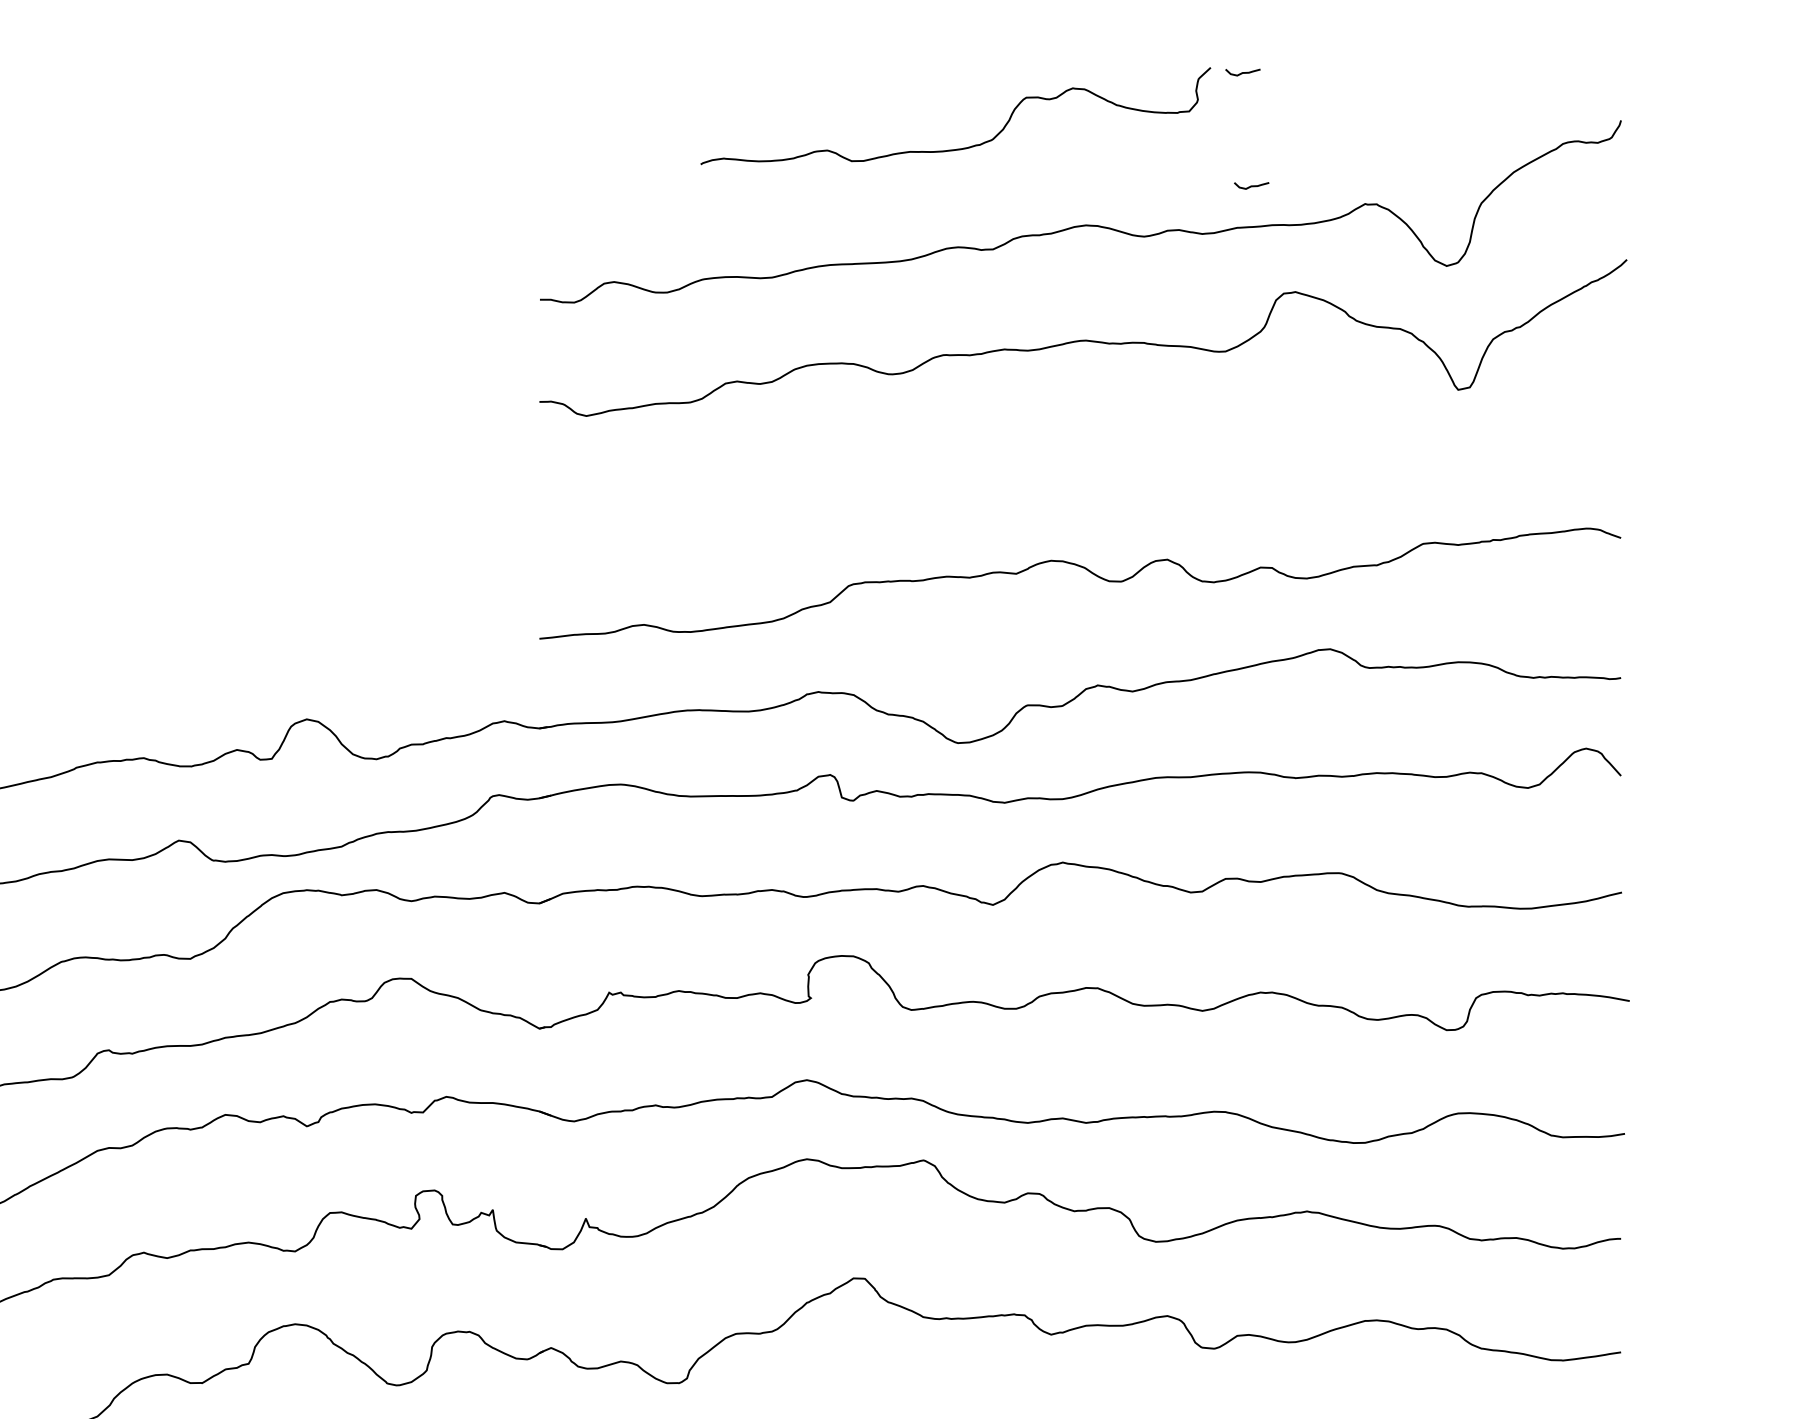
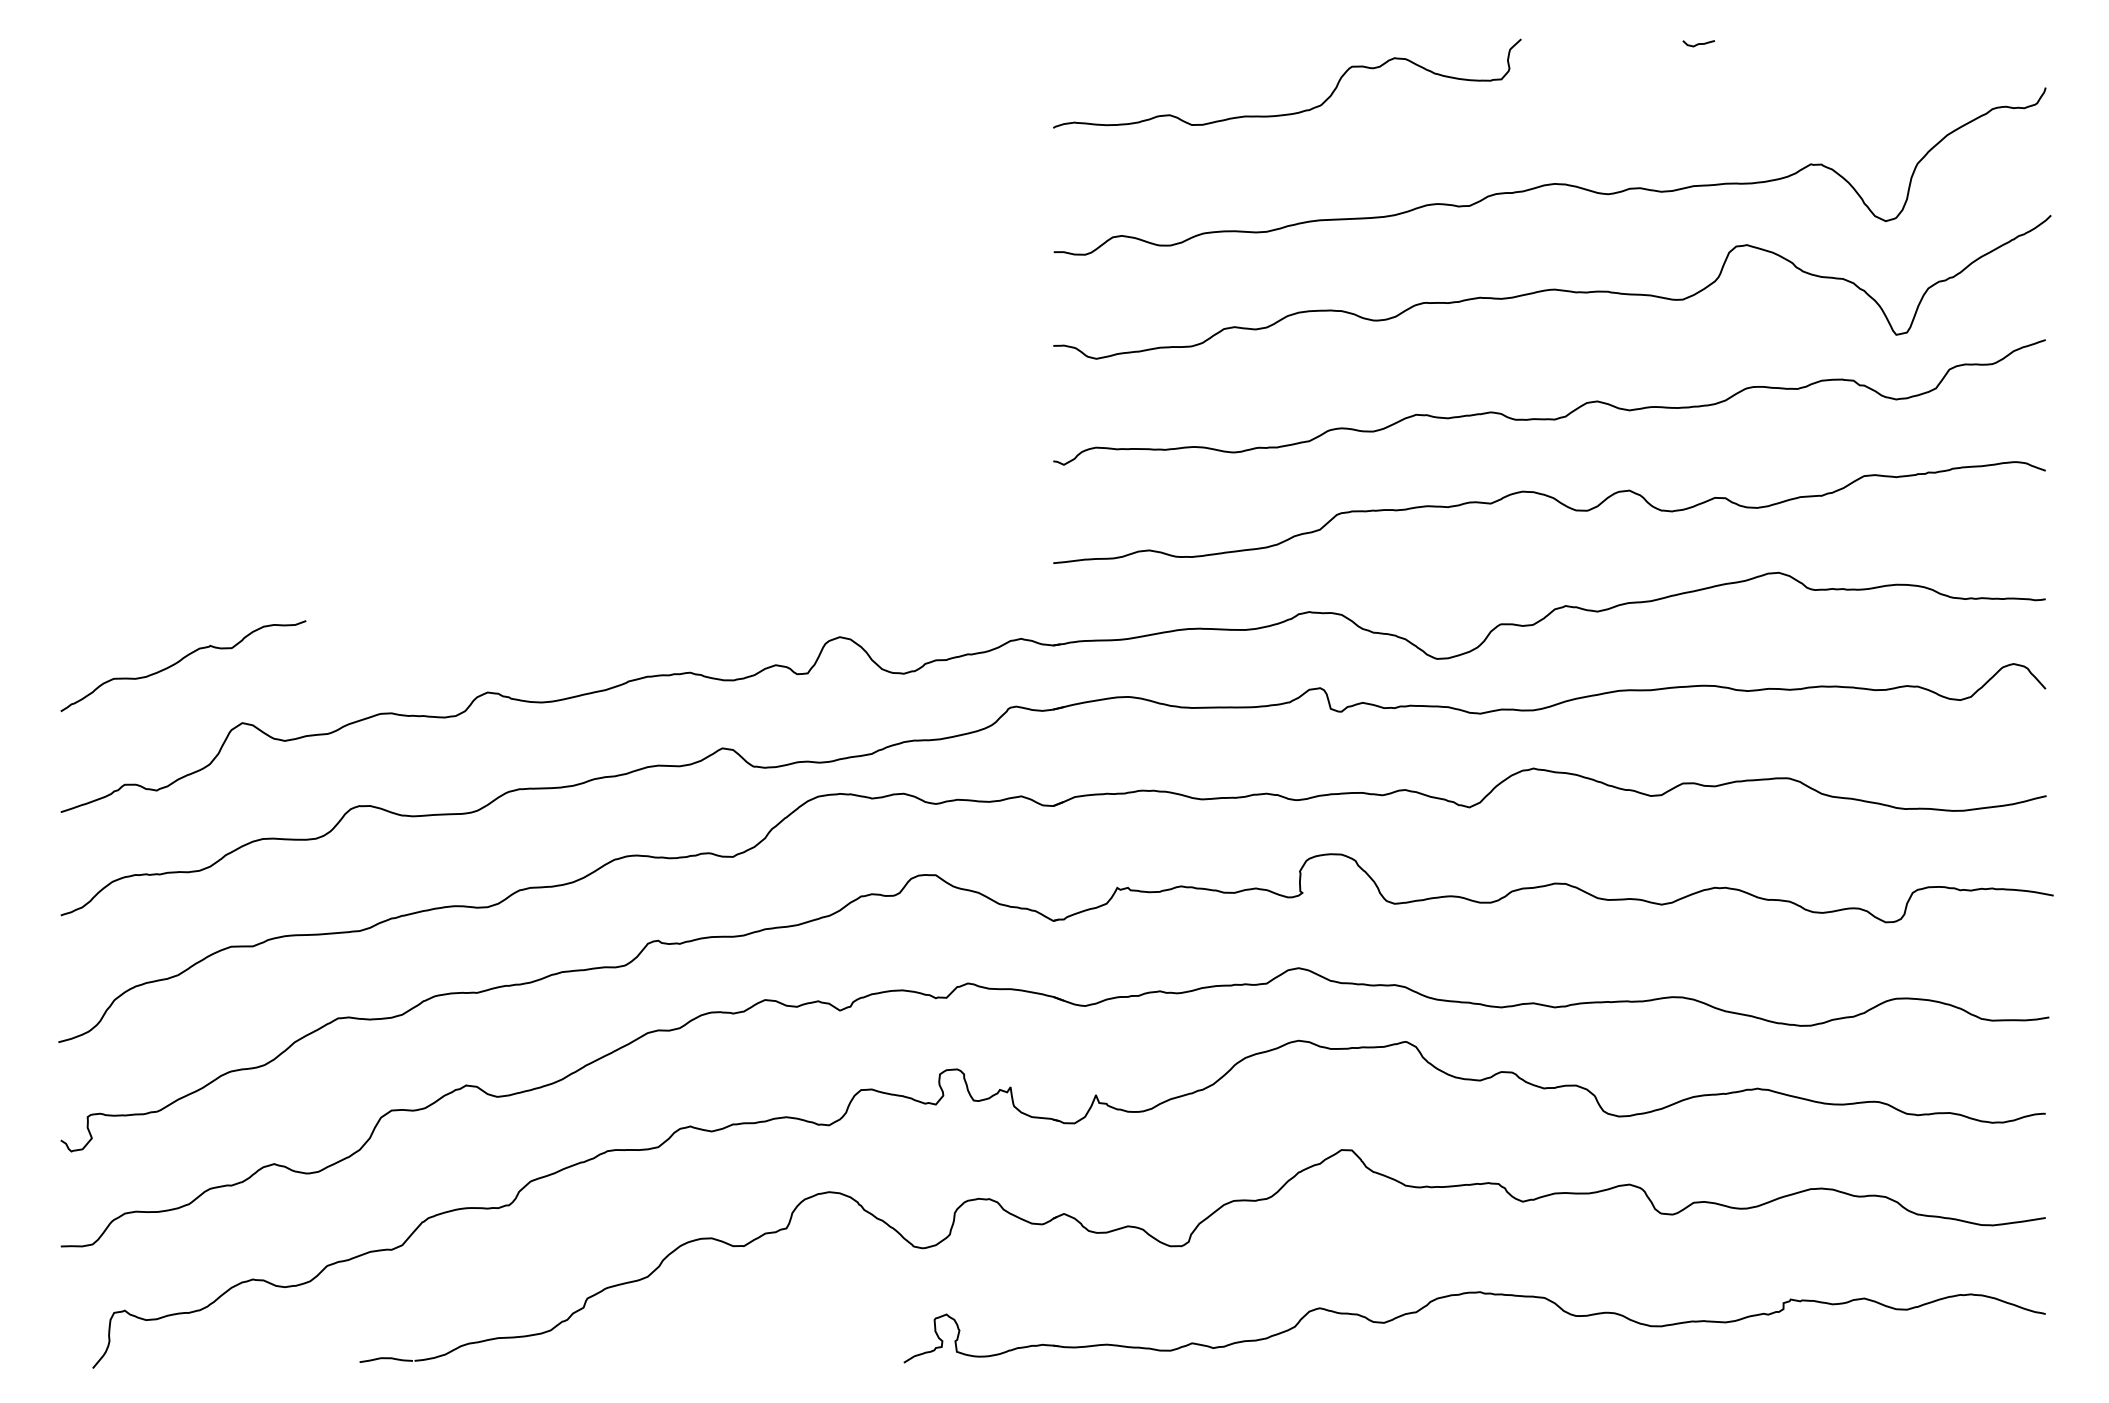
curve: (962, 147) -> (1293, 112), moved
curve: (1251, 185) -> (1706, 147), removed
curve: (1080, 481) -> (1549, 418), added

